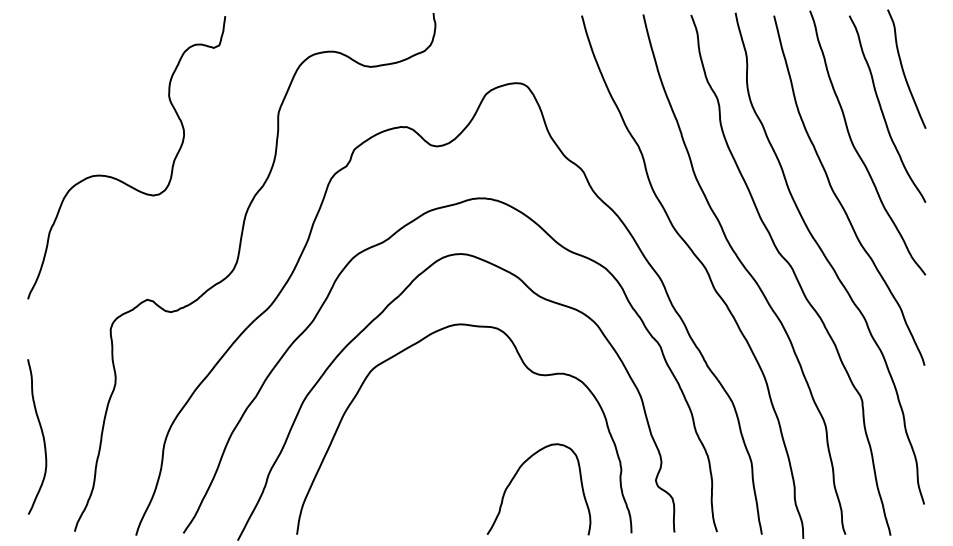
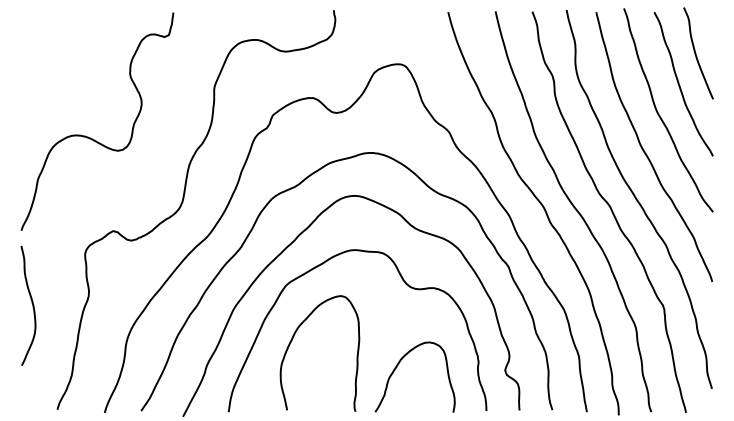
curve: (41, 433) -> (31, 303), moved
curve: (379, 441) -> (292, 340), added

